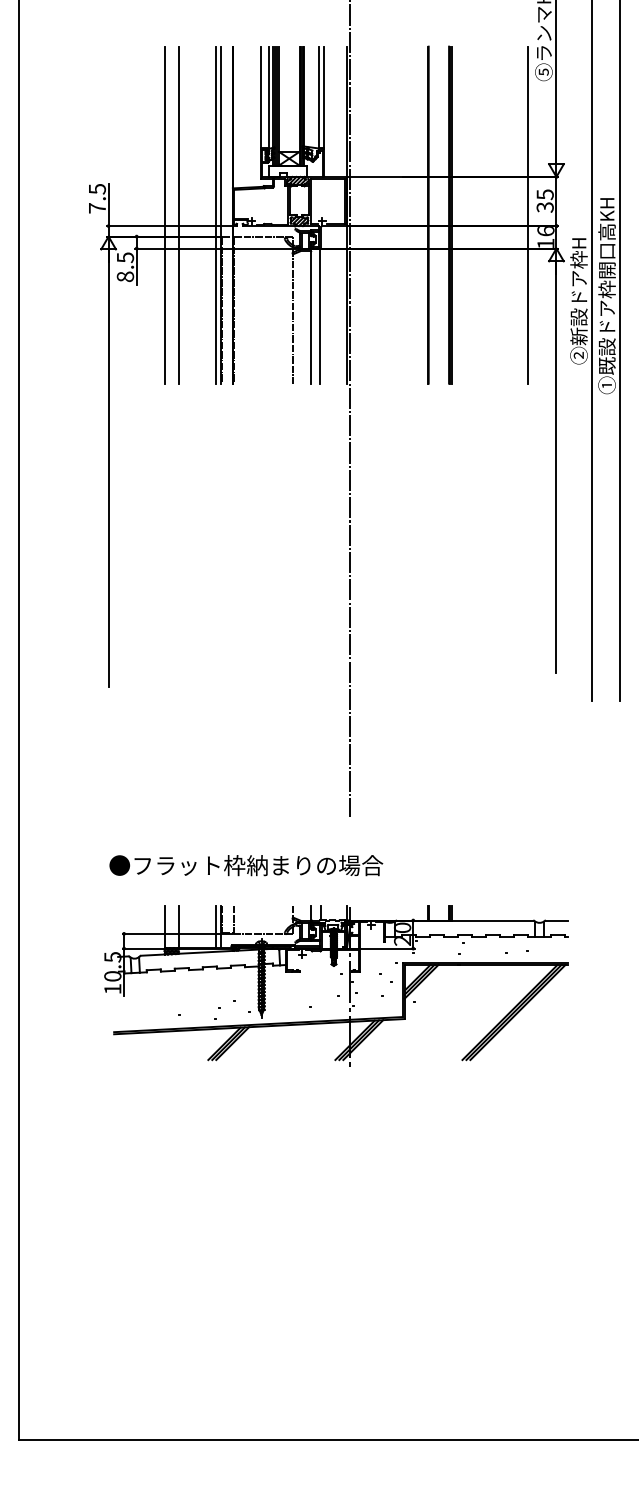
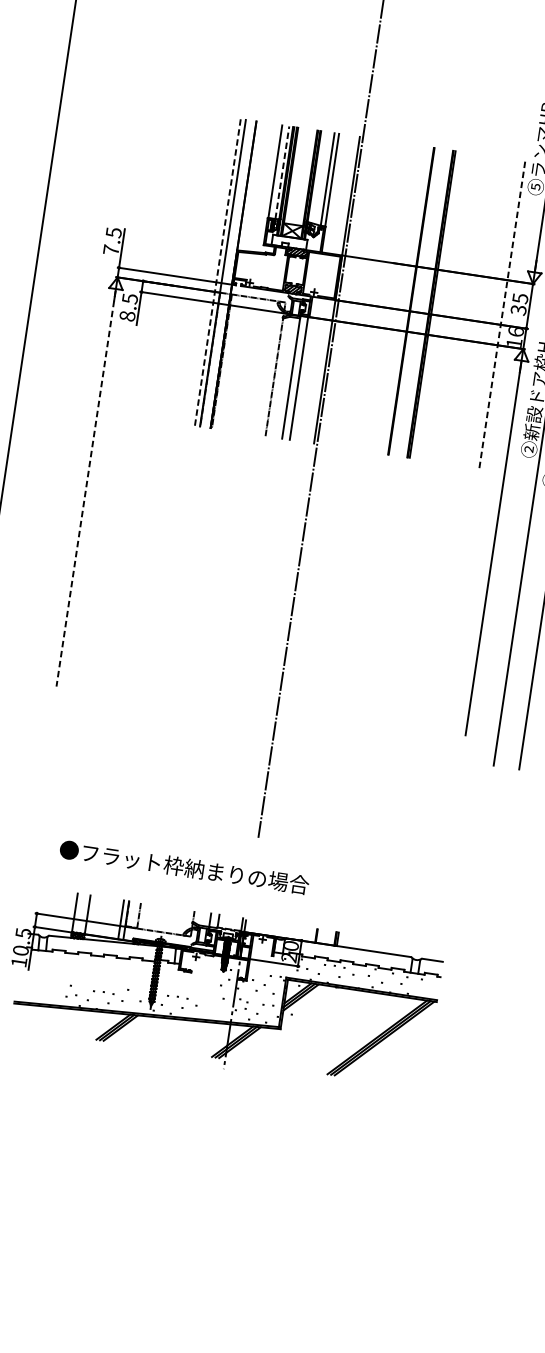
line: (268, 97) -> (281, 172), solid -> dashed
line: (164, 214) -> (171, 264), removed
line: (178, 214) -> (184, 266), removed
line: (215, 215) -> (217, 272), solid -> dashed
line: (528, 215) -> (502, 315), solid -> dashed
line: (108, 468) -> (86, 488), solid -> dashed
text: (246, 865) -> (184, 867), moved

